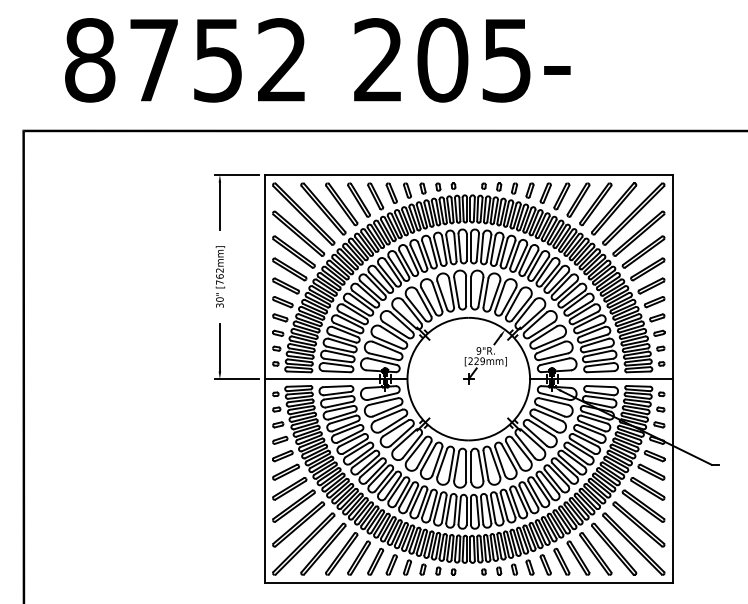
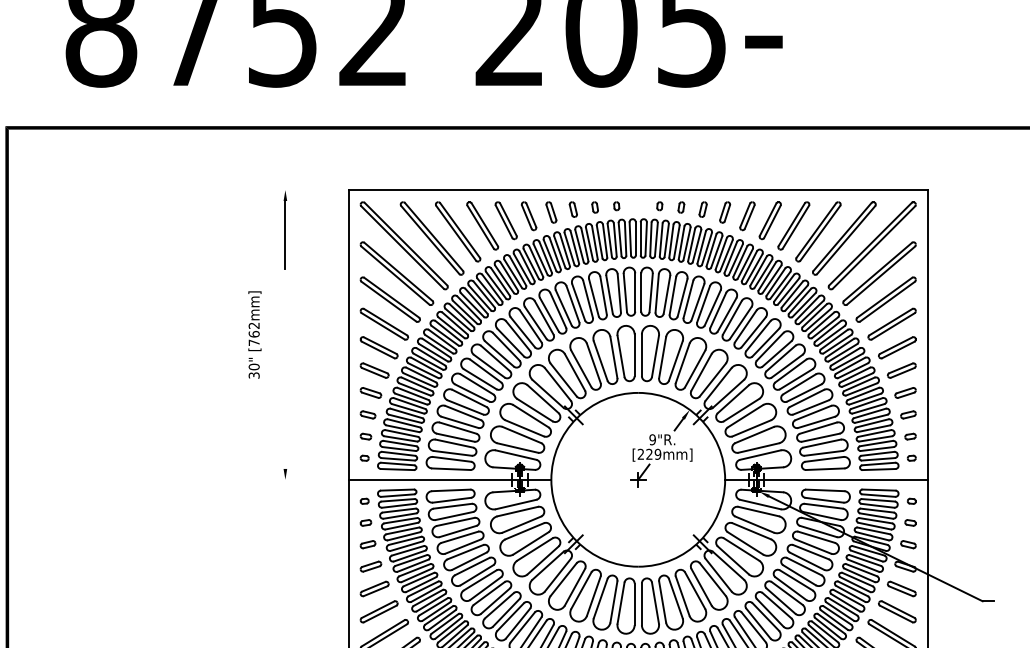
line: (236, 174) -> (308, 189), removed
text: (220, 276) -> (255, 334), moved
line: (219, 347) -> (284, 434), removed
line: (236, 379) -> (308, 480), removed

